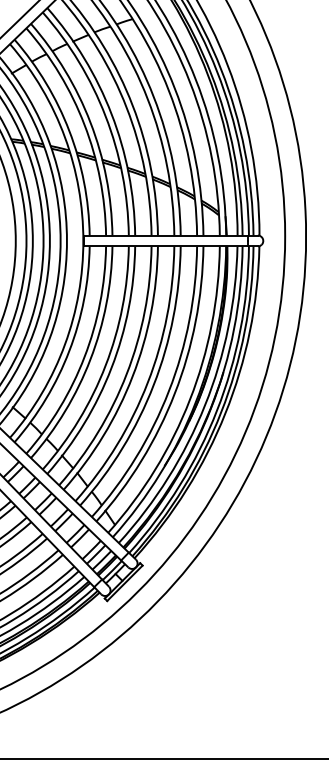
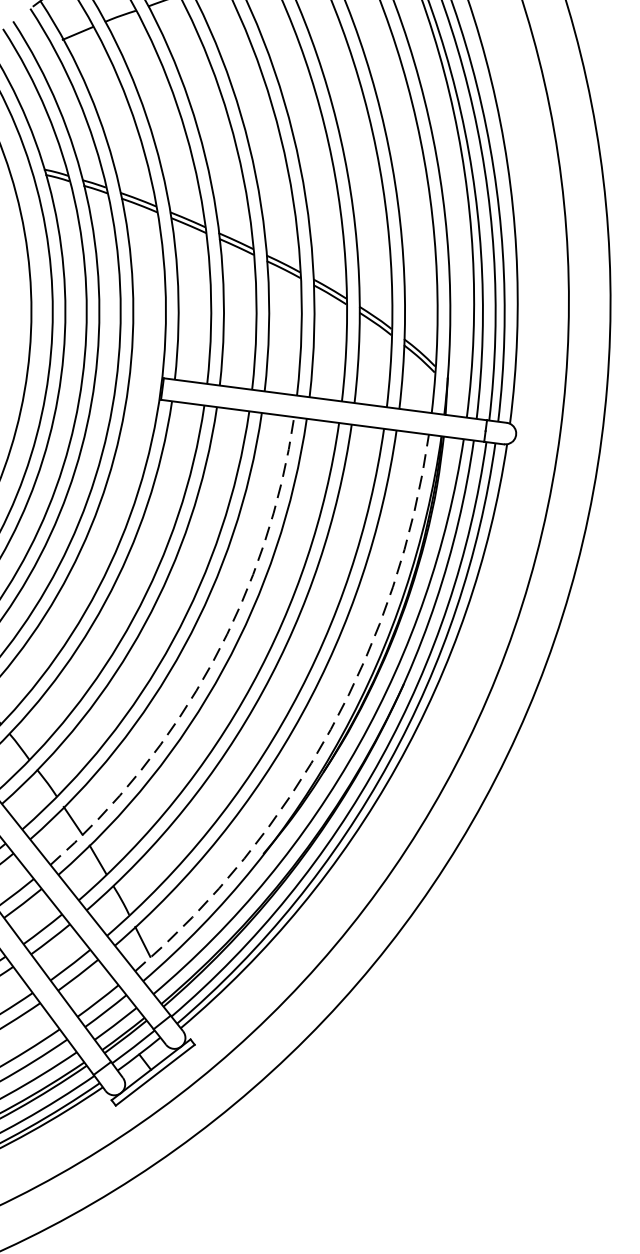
arc: (126, 374) -> (211, 663), solid -> dashed
arc: (190, 399) -> (331, 729), solid -> dashed

